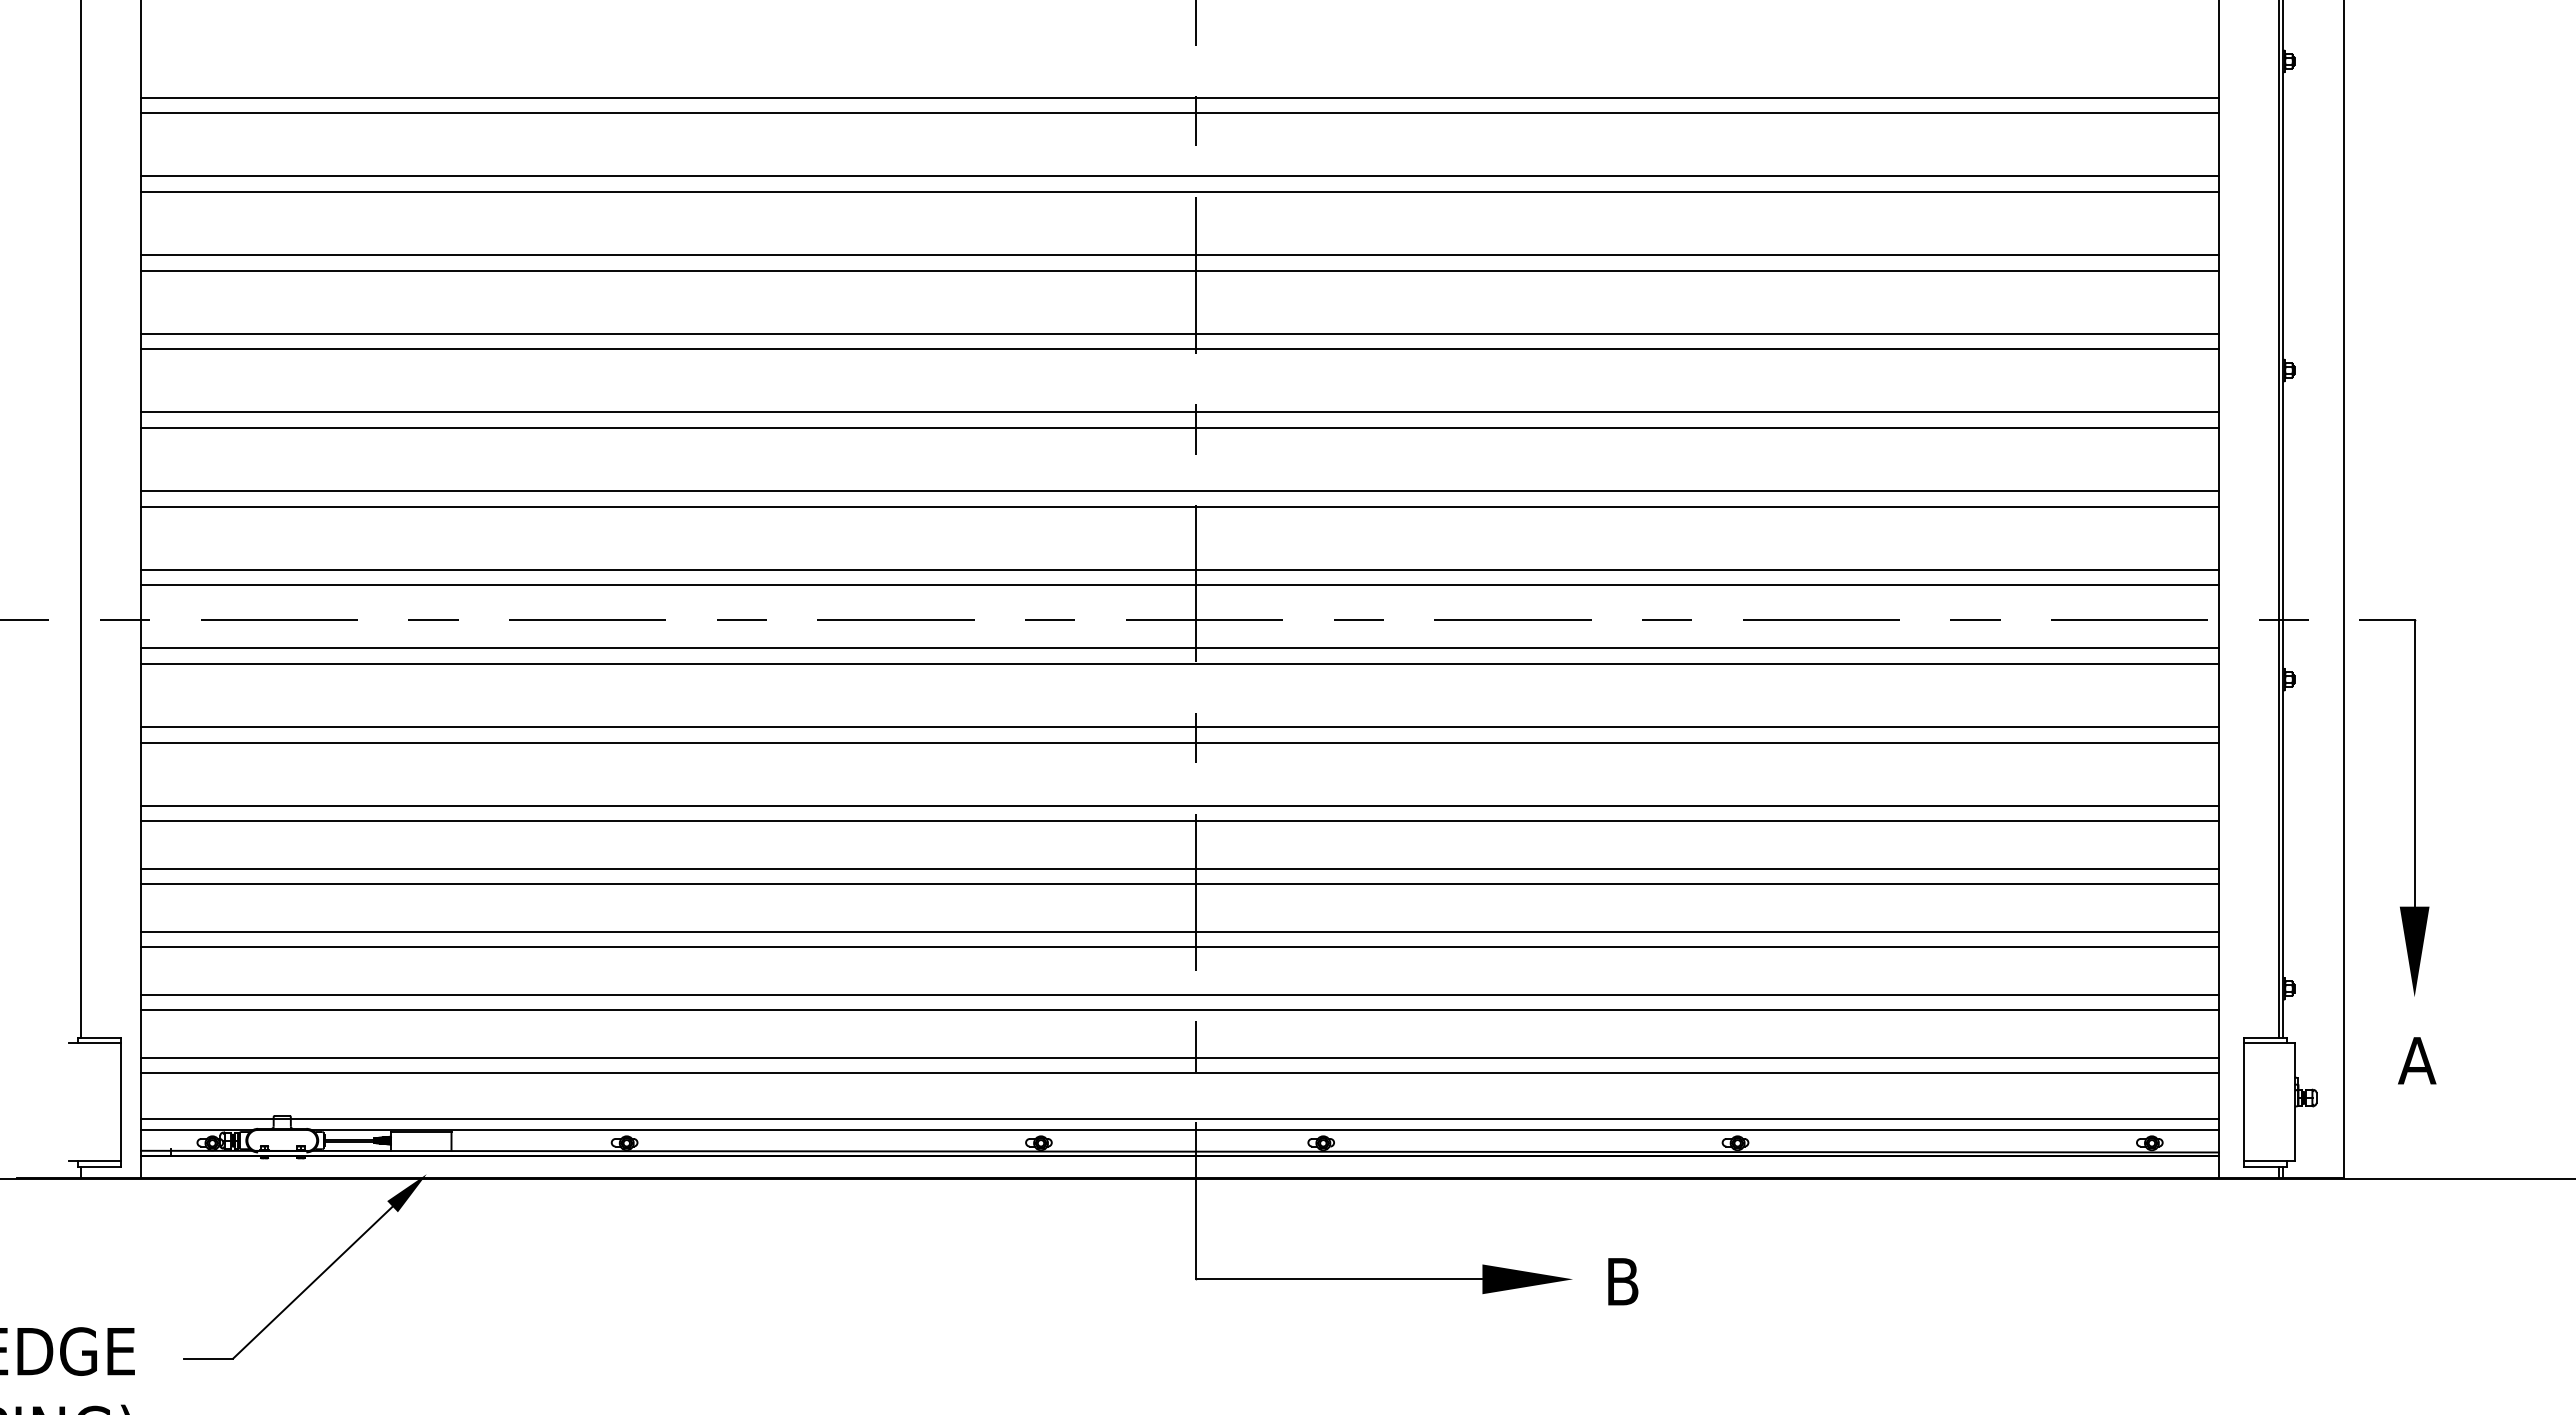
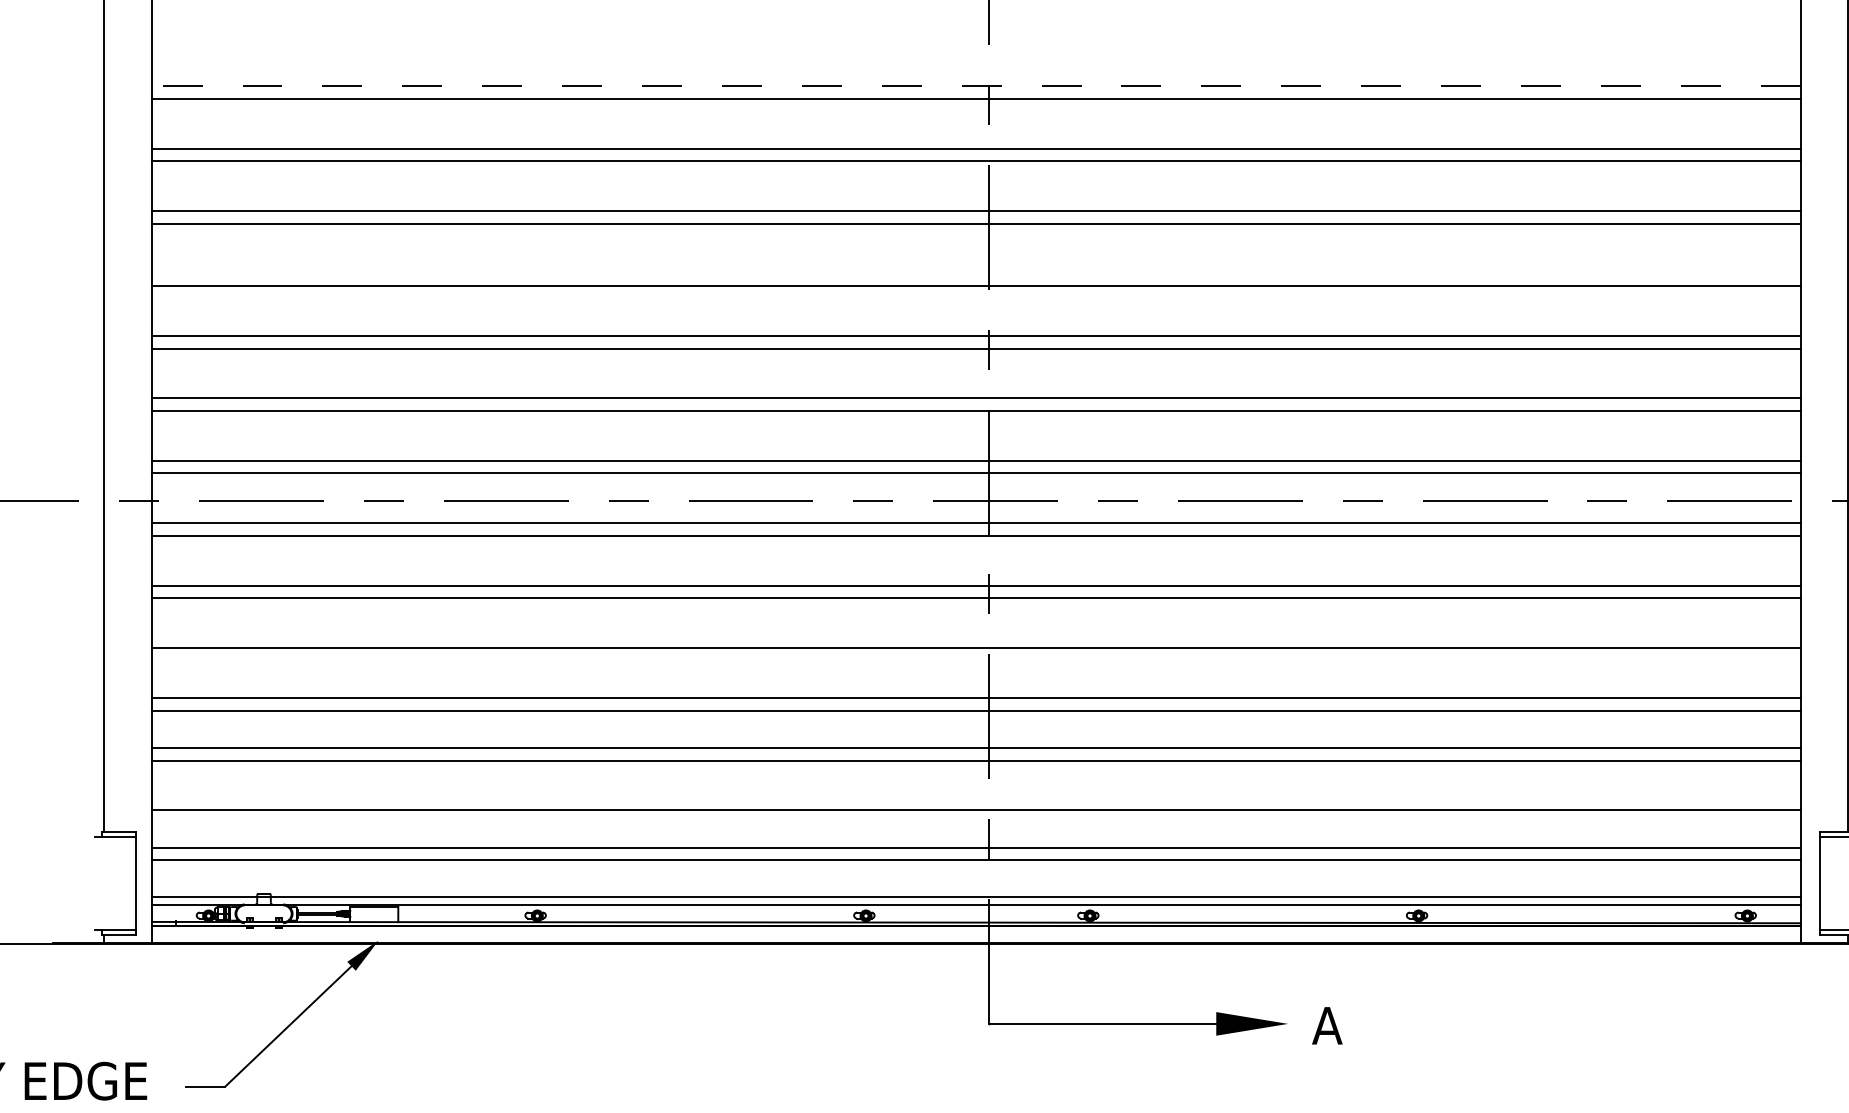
line: (1180, 97) -> (976, 86), solid -> dashed
line: (1180, 333) -> (976, 273), removed
line: (1180, 821) -> (976, 660), removed
line: (1180, 994) -> (976, 797), removed
text: (1622, 1281) -> (1327, 1025), B -> A

